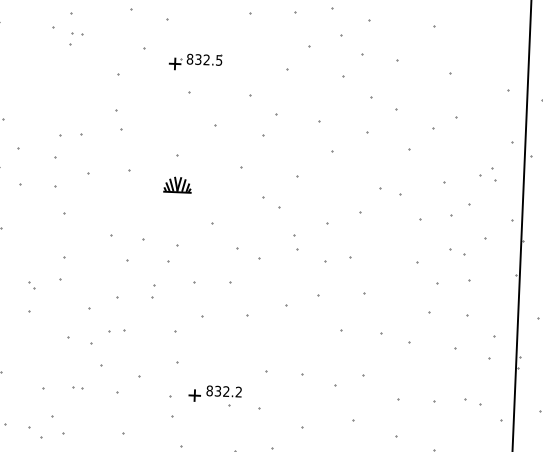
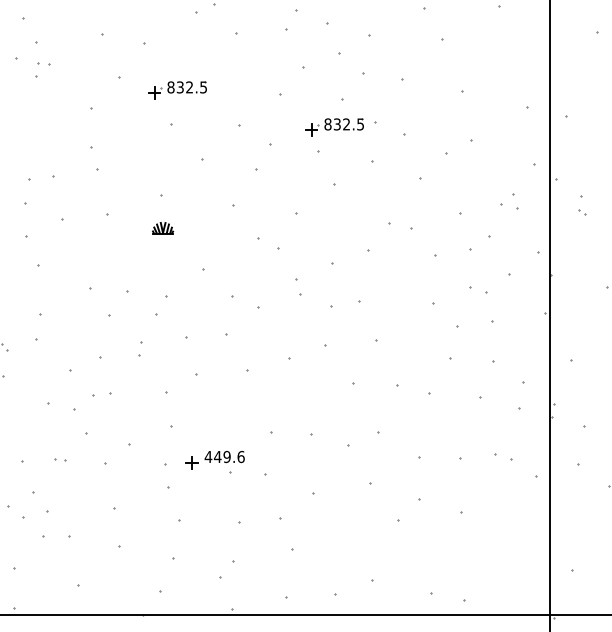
part: (334, 101) -> (334, 127), added
part: (177, 185) -> (162, 228), size x0.7
text: (224, 391) -> (224, 456), 832.2 -> 449.6

